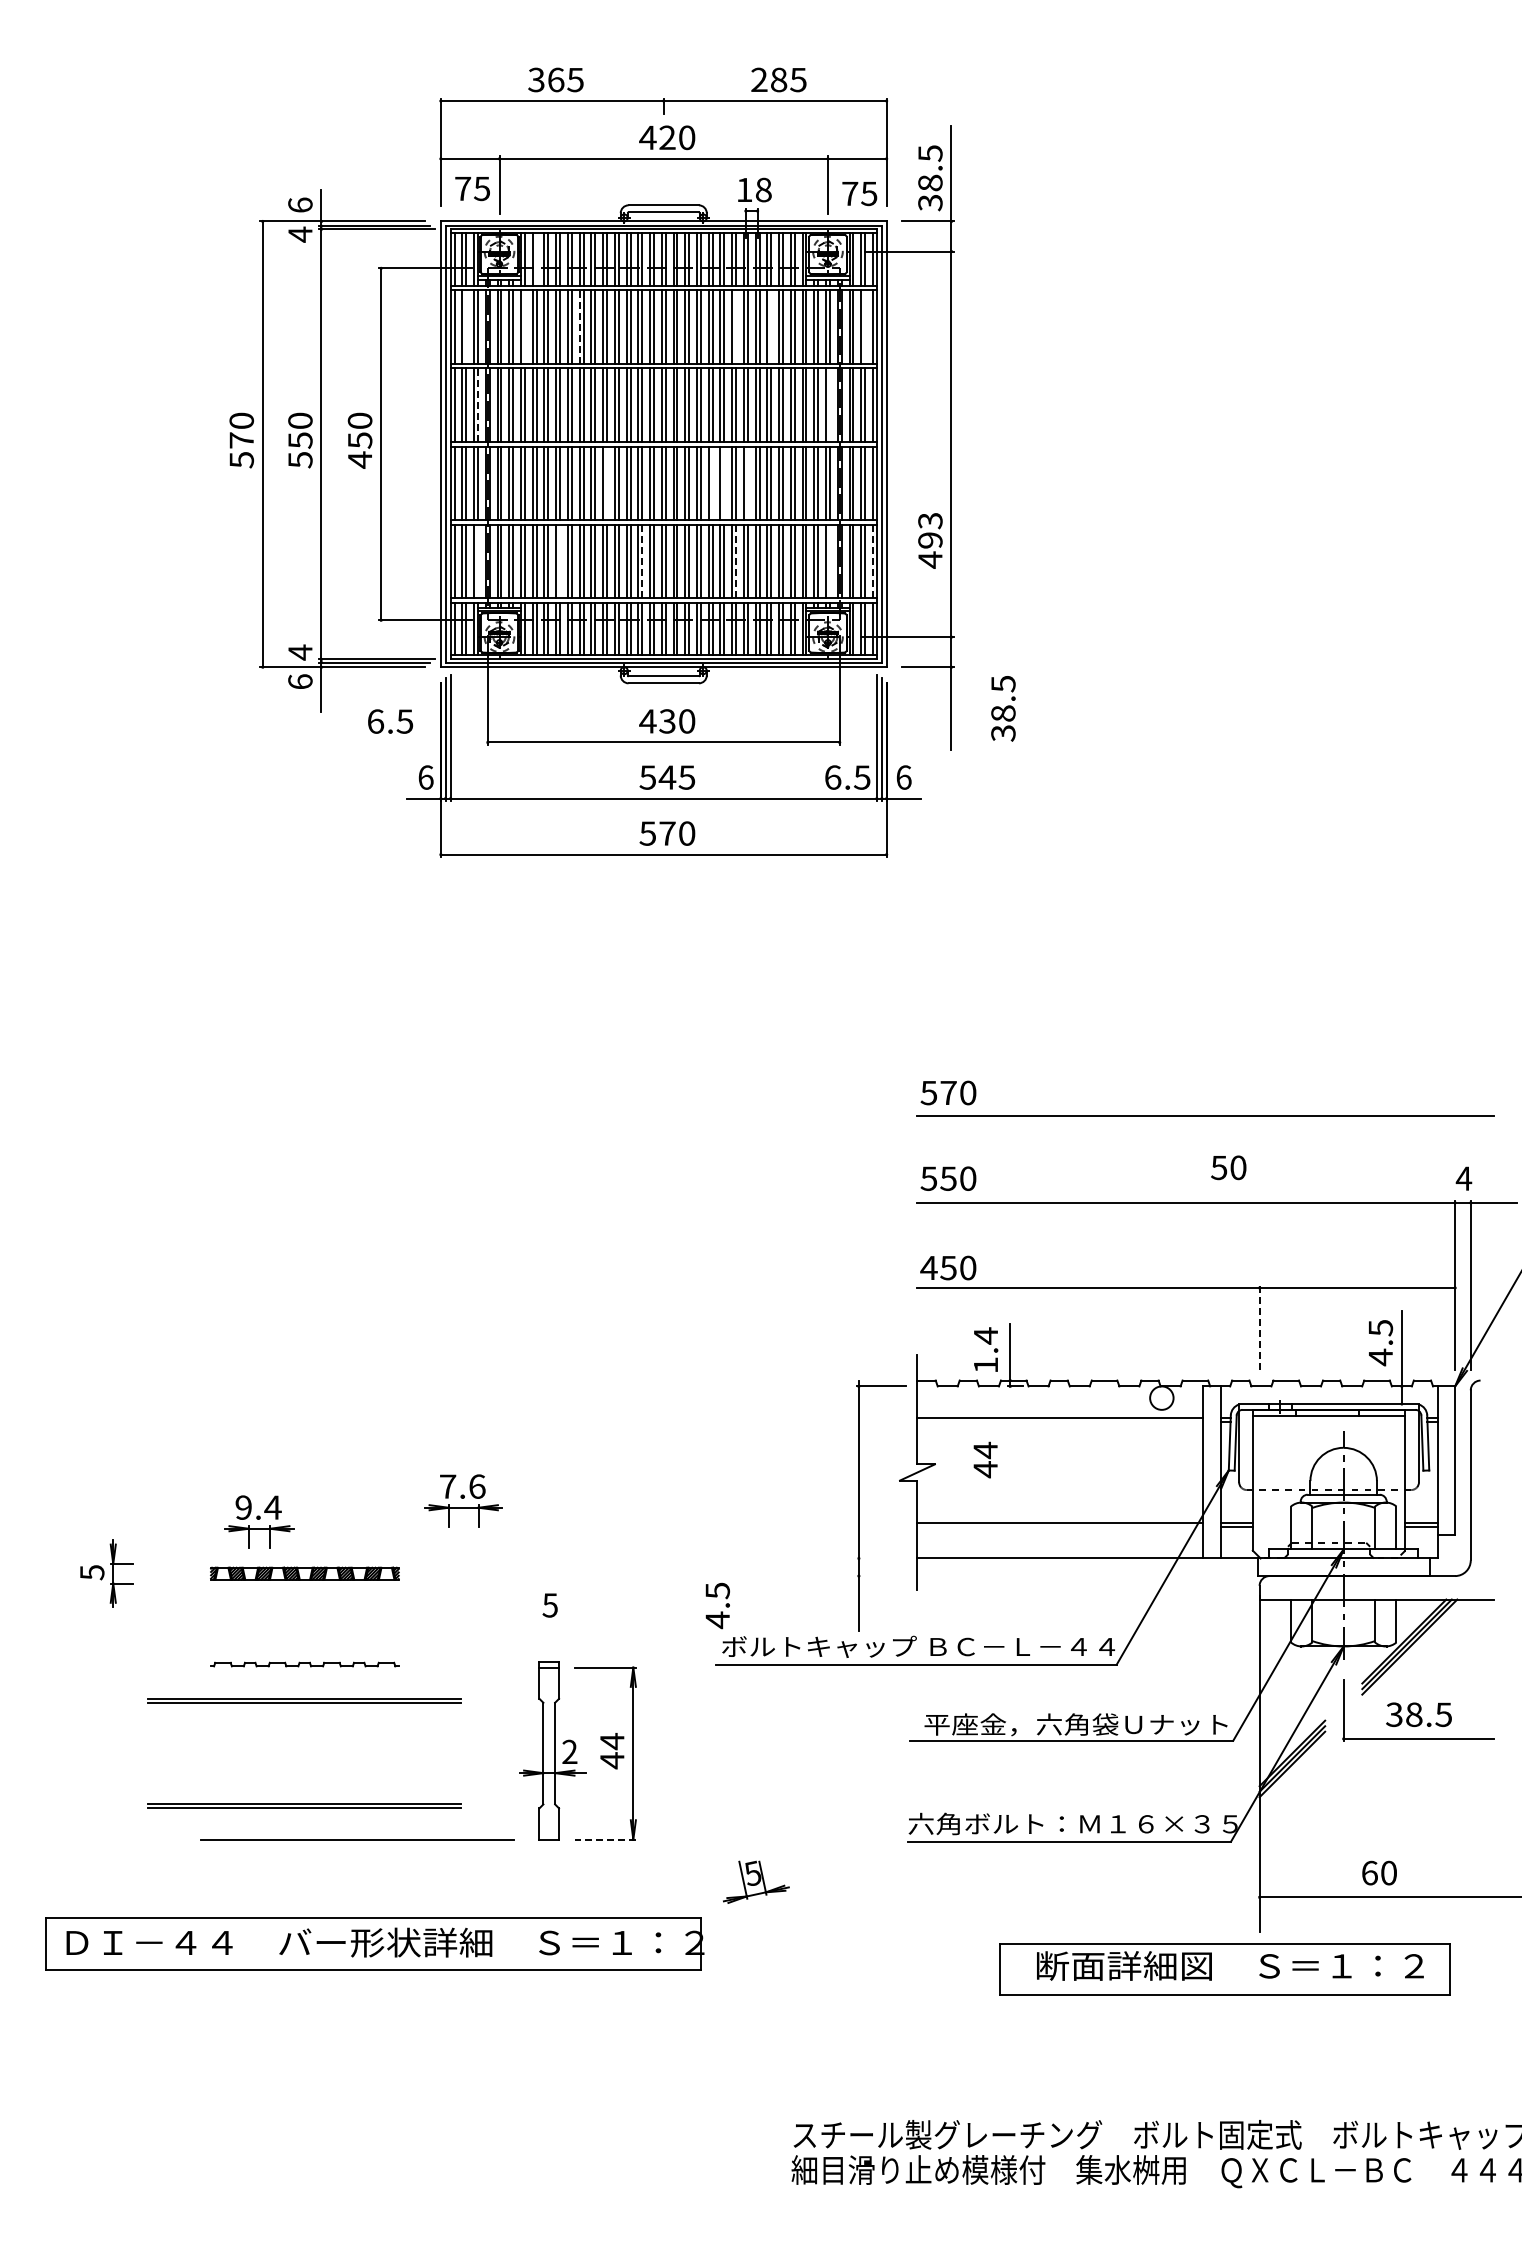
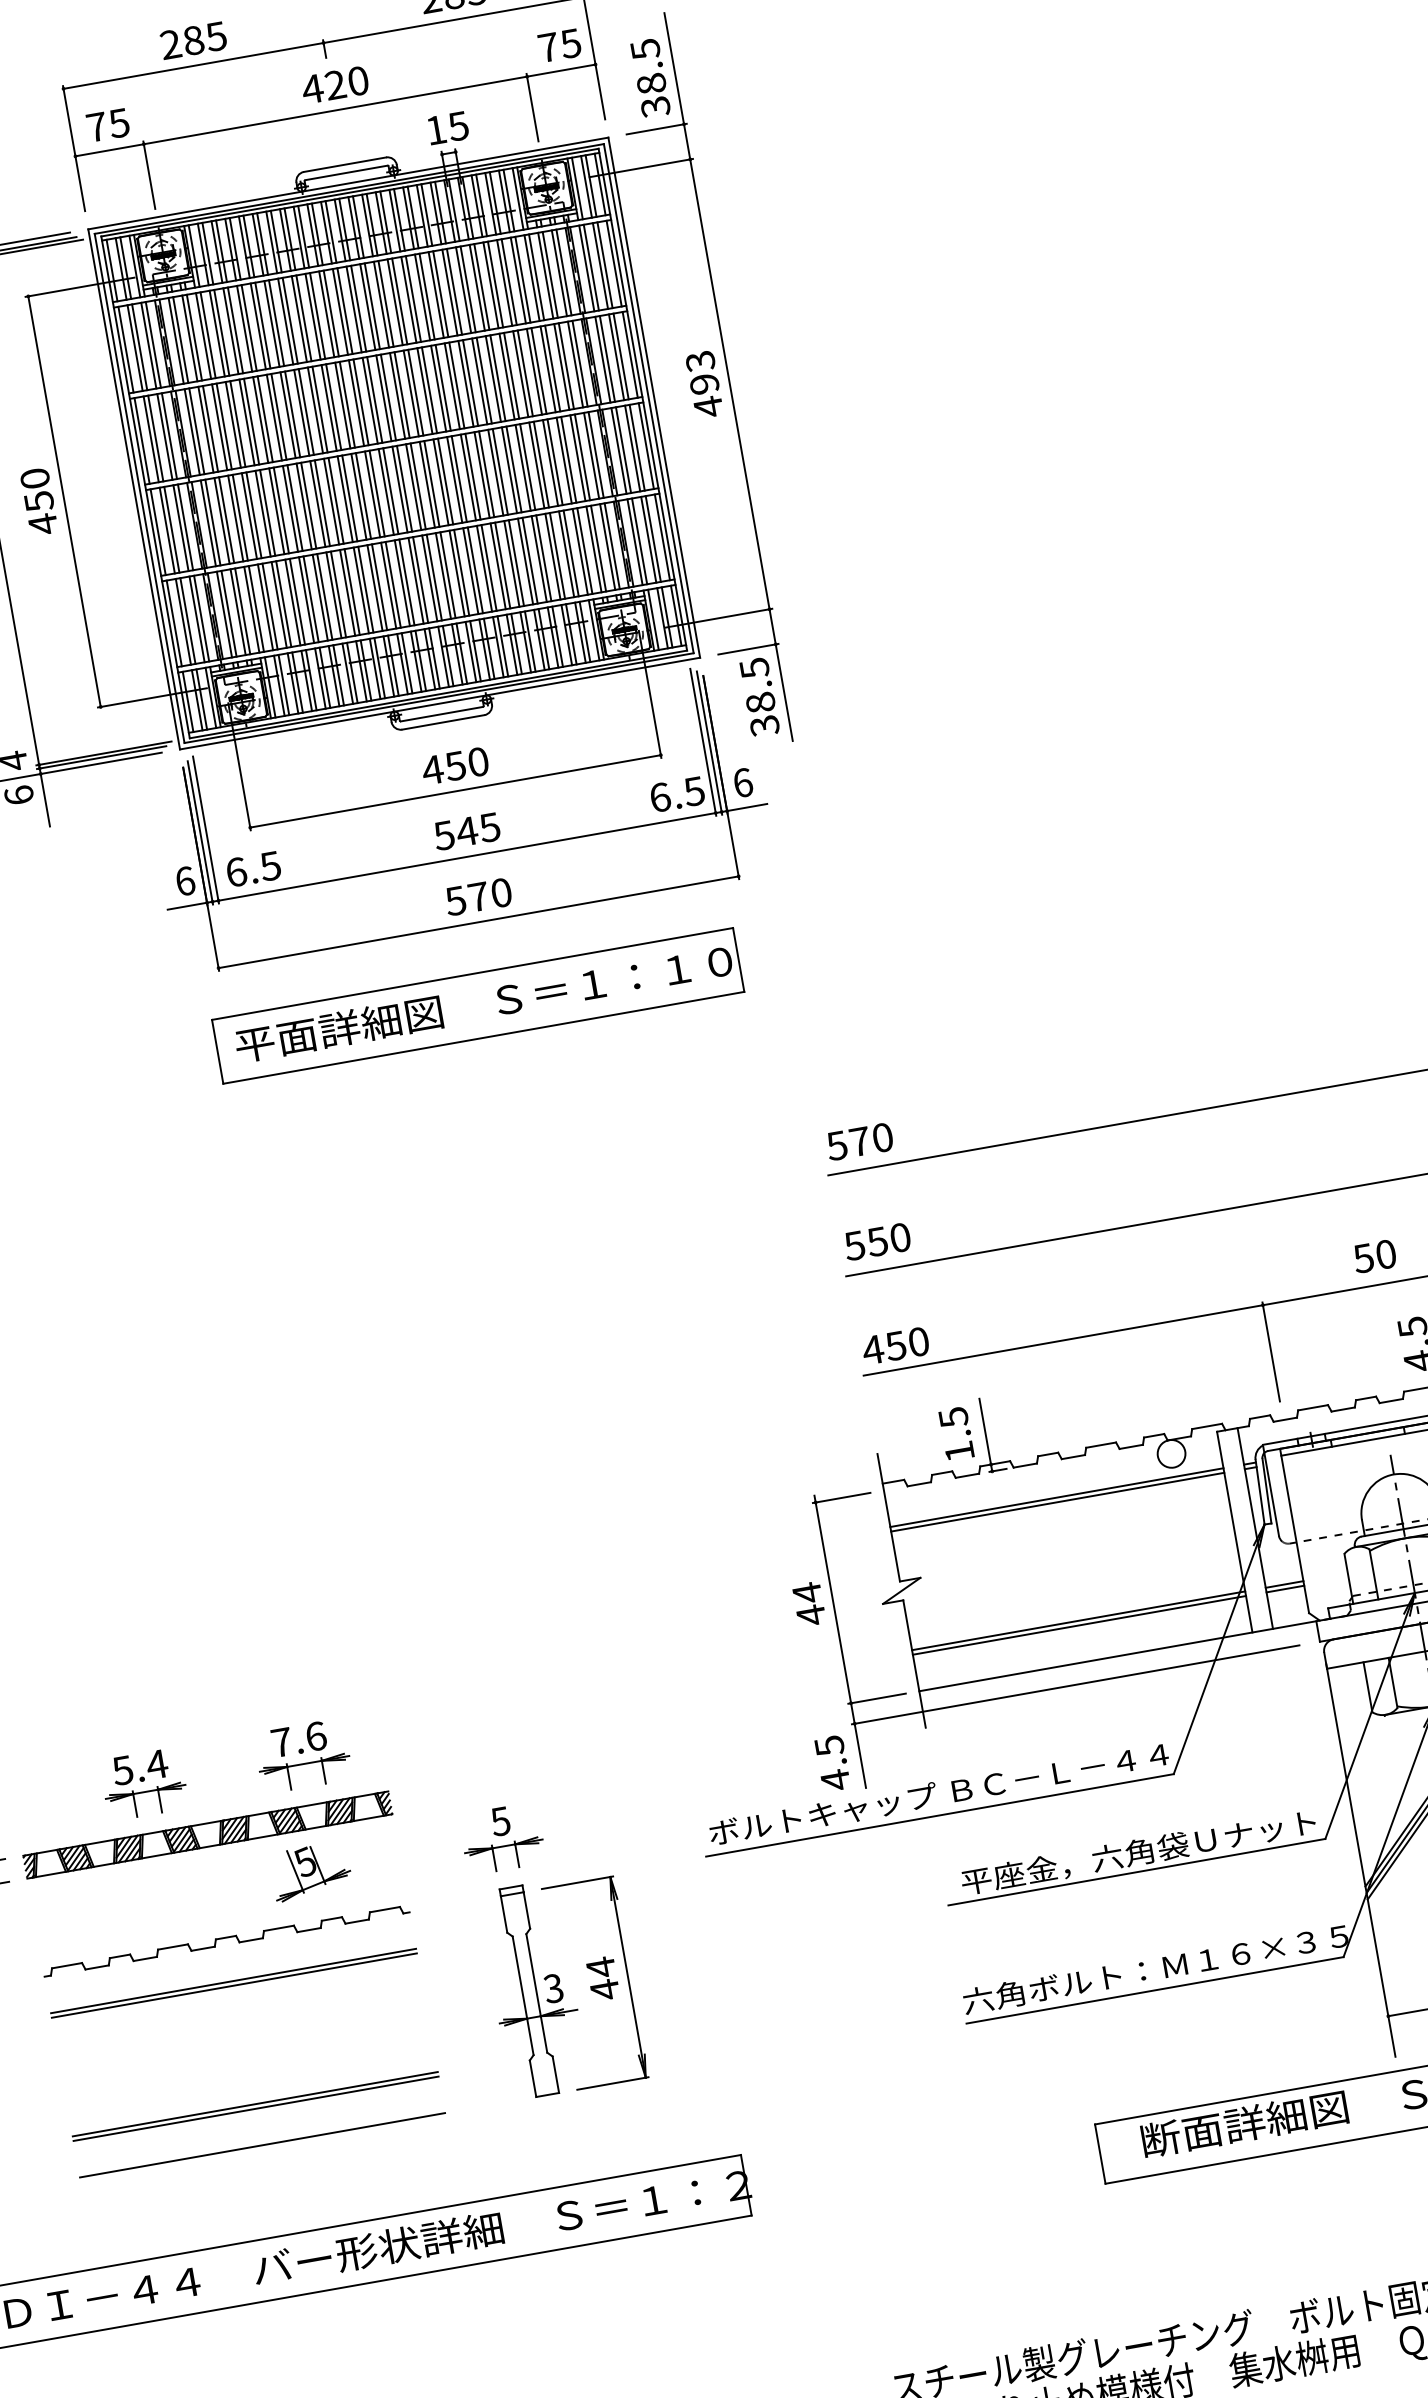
text: (546, 79) -> (182, 42), 365 -> 285
text: (472, 189) -> (108, 126), moved
text: (763, 189) -> (458, 125), 18 -> 15
text: (859, 194) -> (559, 46), moved
line: (536, 258) -> (207, 252), added
line: (466, 326) -> (139, 346), added
line: (524, 326) -> (207, 334), added
line: (736, 326) -> (454, 291), added
line: (771, 326) -> (495, 283), added
line: (865, 326) -> (605, 264), added
line: (579, 327) -> (271, 324), dashed -> solid
line: (478, 405) -> (170, 436), dashed -> solid
line: (829, 405) -> (579, 364), added
line: (607, 483) -> (336, 500), added
line: (712, 483) -> (459, 479), added
line: (724, 483) -> (473, 476), added
line: (747, 483) -> (499, 472), added
text: (930, 540) -> (704, 384), moved
line: (478, 561) -> (202, 618), added
line: (560, 561) -> (297, 601), added
line: (642, 561) -> (393, 584), dashed -> solid
line: (736, 561) -> (503, 565), dashed -> solid
line: (829, 561) -> (611, 546), added
line: (872, 561) -> (661, 537), dashed -> solid
text: (1003, 708) -> (759, 696), moved
text: (390, 721) -> (253, 869), moved
text: (667, 721) -> (455, 766), 430 -> 450
part: (650, 923) -> (477, 1005), added
text: (1228, 1167) -> (1374, 1256), moved
line: (1259, 1327) -> (1270, 1351), dashed -> solid
text: (986, 1335) -> (954, 1416), 1.4 -> 1.5
line: (1059, 1421) -> (1056, 1502), added
text: (985, 1459) -> (808, 1603), moved
part: (463, 1500) -> (302, 1755), moved
text: (243, 1507) -> (122, 1770), 9.4 -> 5.4
line: (1059, 1527) -> (1078, 1625), added
line: (880, 1558) -> (876, 1698), added
part: (304, 1573) -> (207, 1834), size x1.67
line: (1048, 1576) -> (1076, 1685), added
text: (717, 1605) -> (832, 1763), moved
part: (549, 1627) -> (504, 1847), added
part: (304, 1664) -> (226, 1941), size x1.67
text: (569, 1752) -> (553, 1989), 2 -> 3
line: (357, 1839) -> (262, 2145), moved
line: (605, 1839) -> (613, 2083), dashed -> solid
part: (756, 1881) -> (311, 1870), moved

